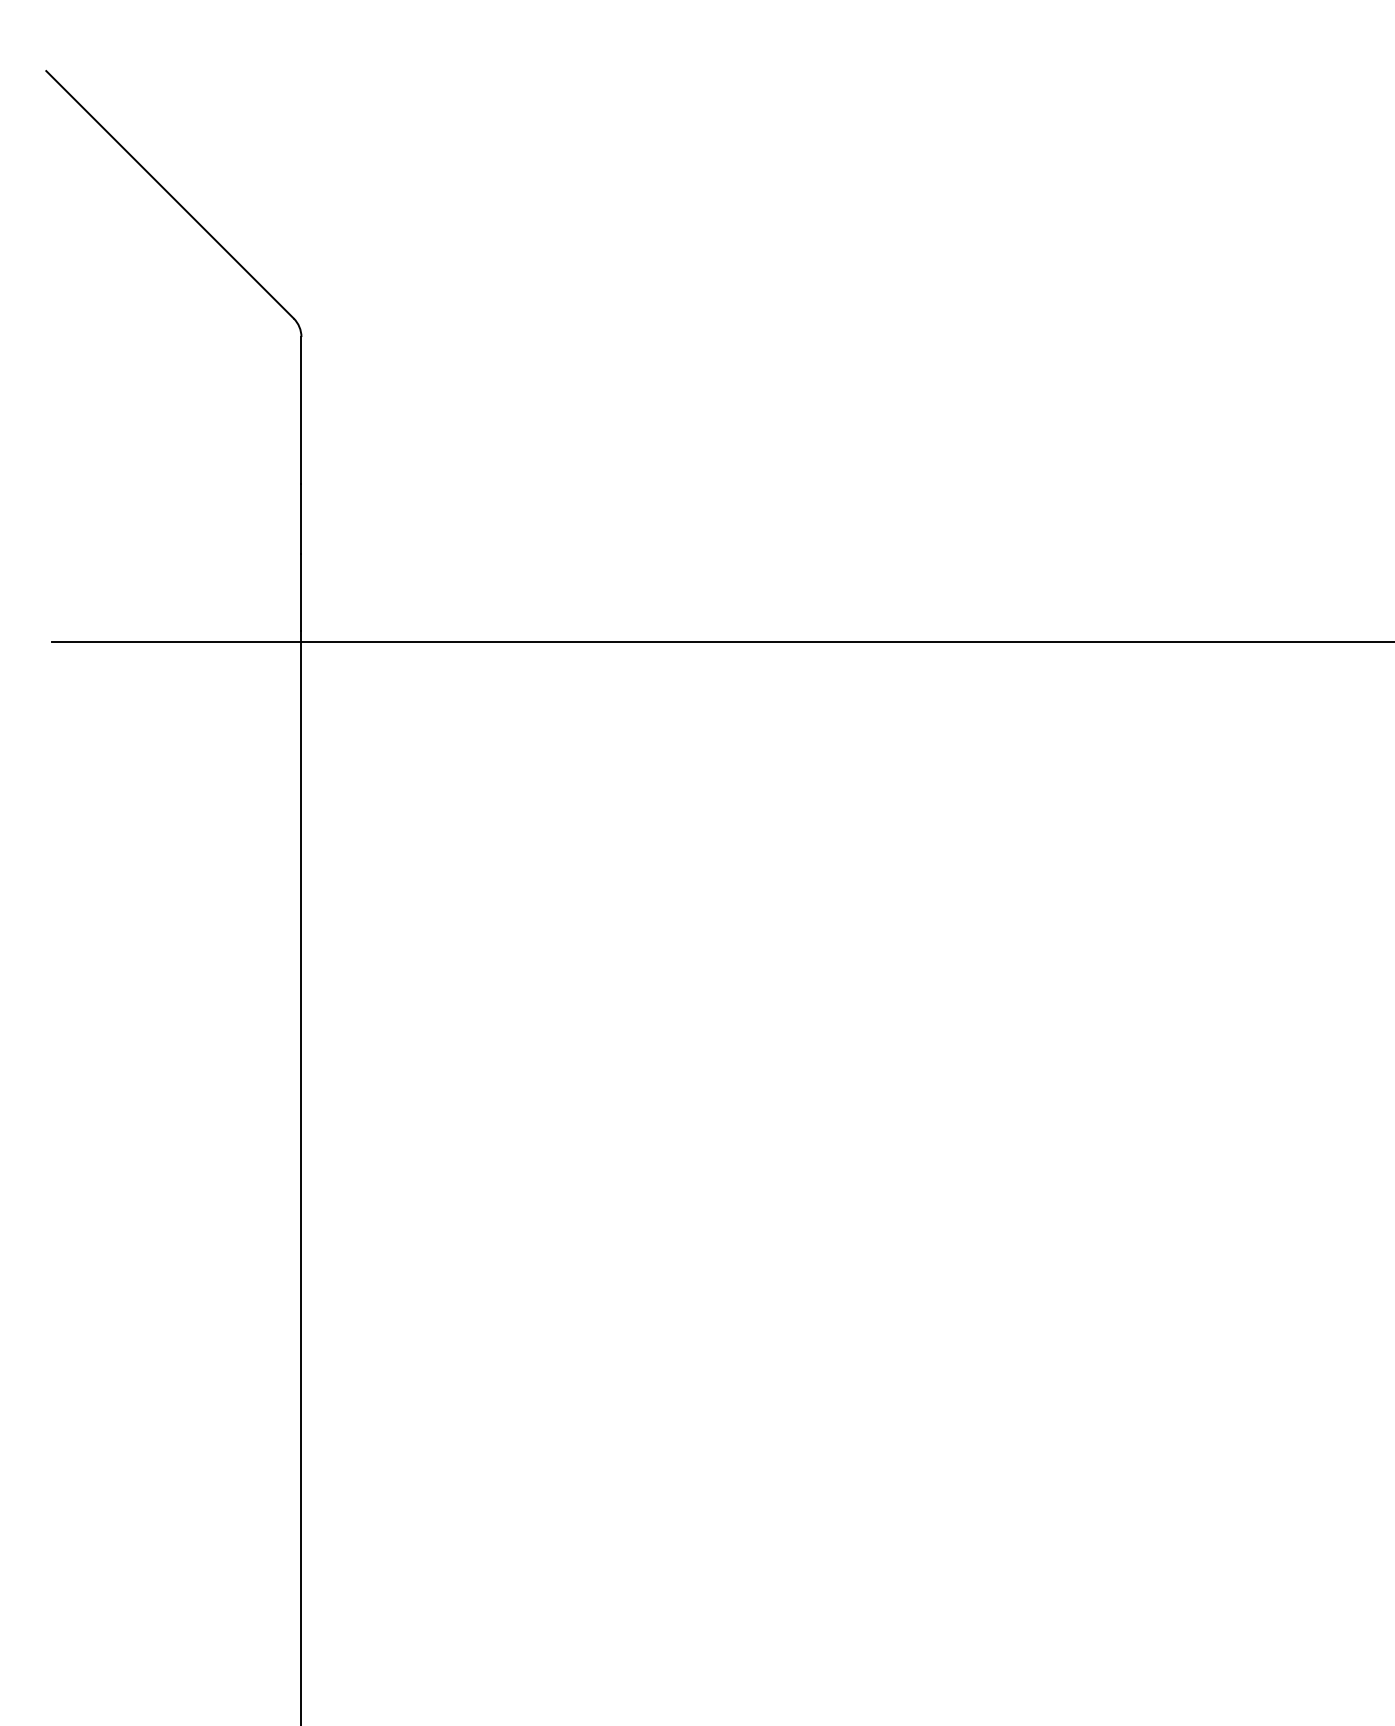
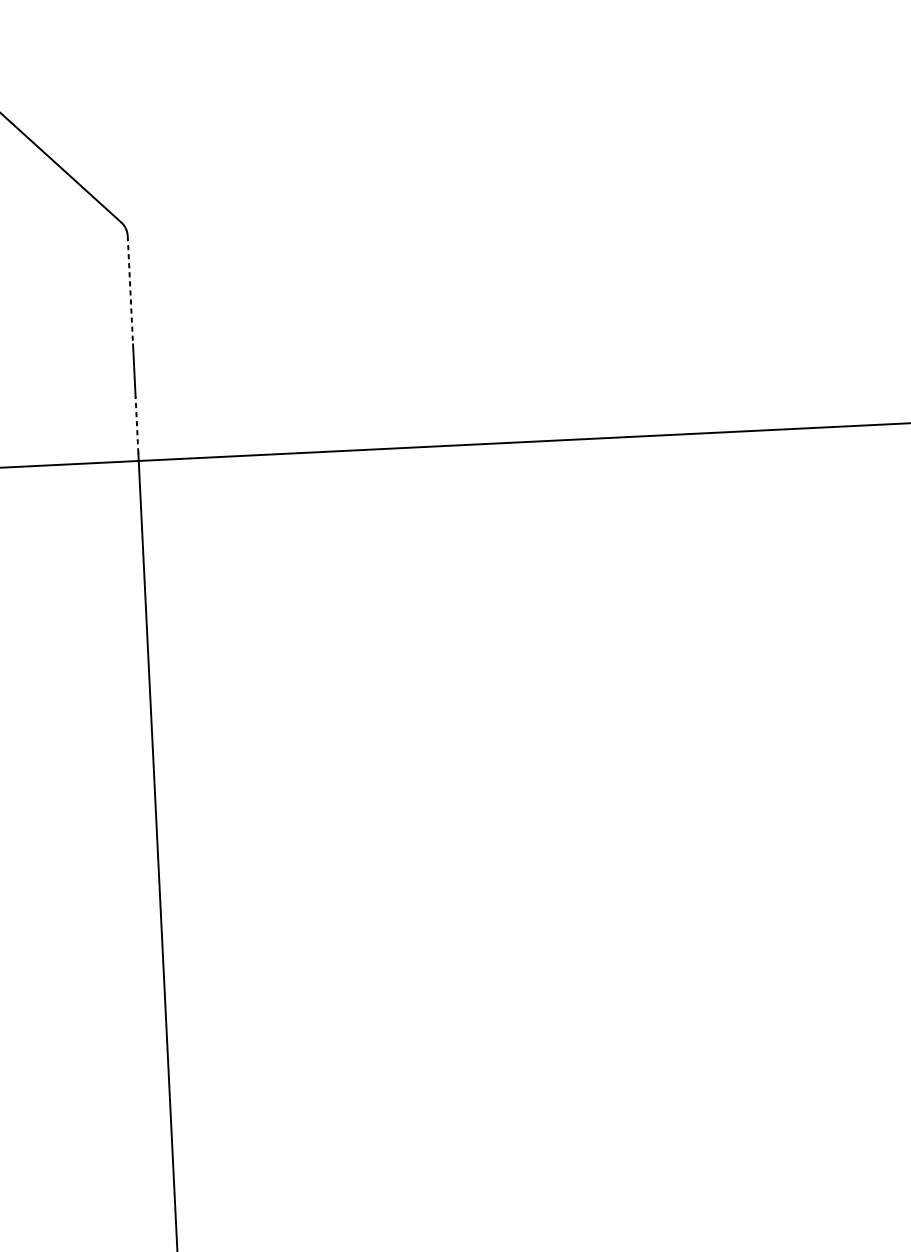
line: (301, 411) -> (130, 290), solid -> dashed
line: (301, 592) -> (137, 424), solid -> dashed

